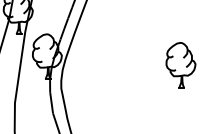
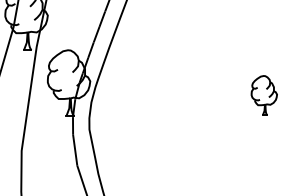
part: (180, 65) -> (263, 95), size x0.6

